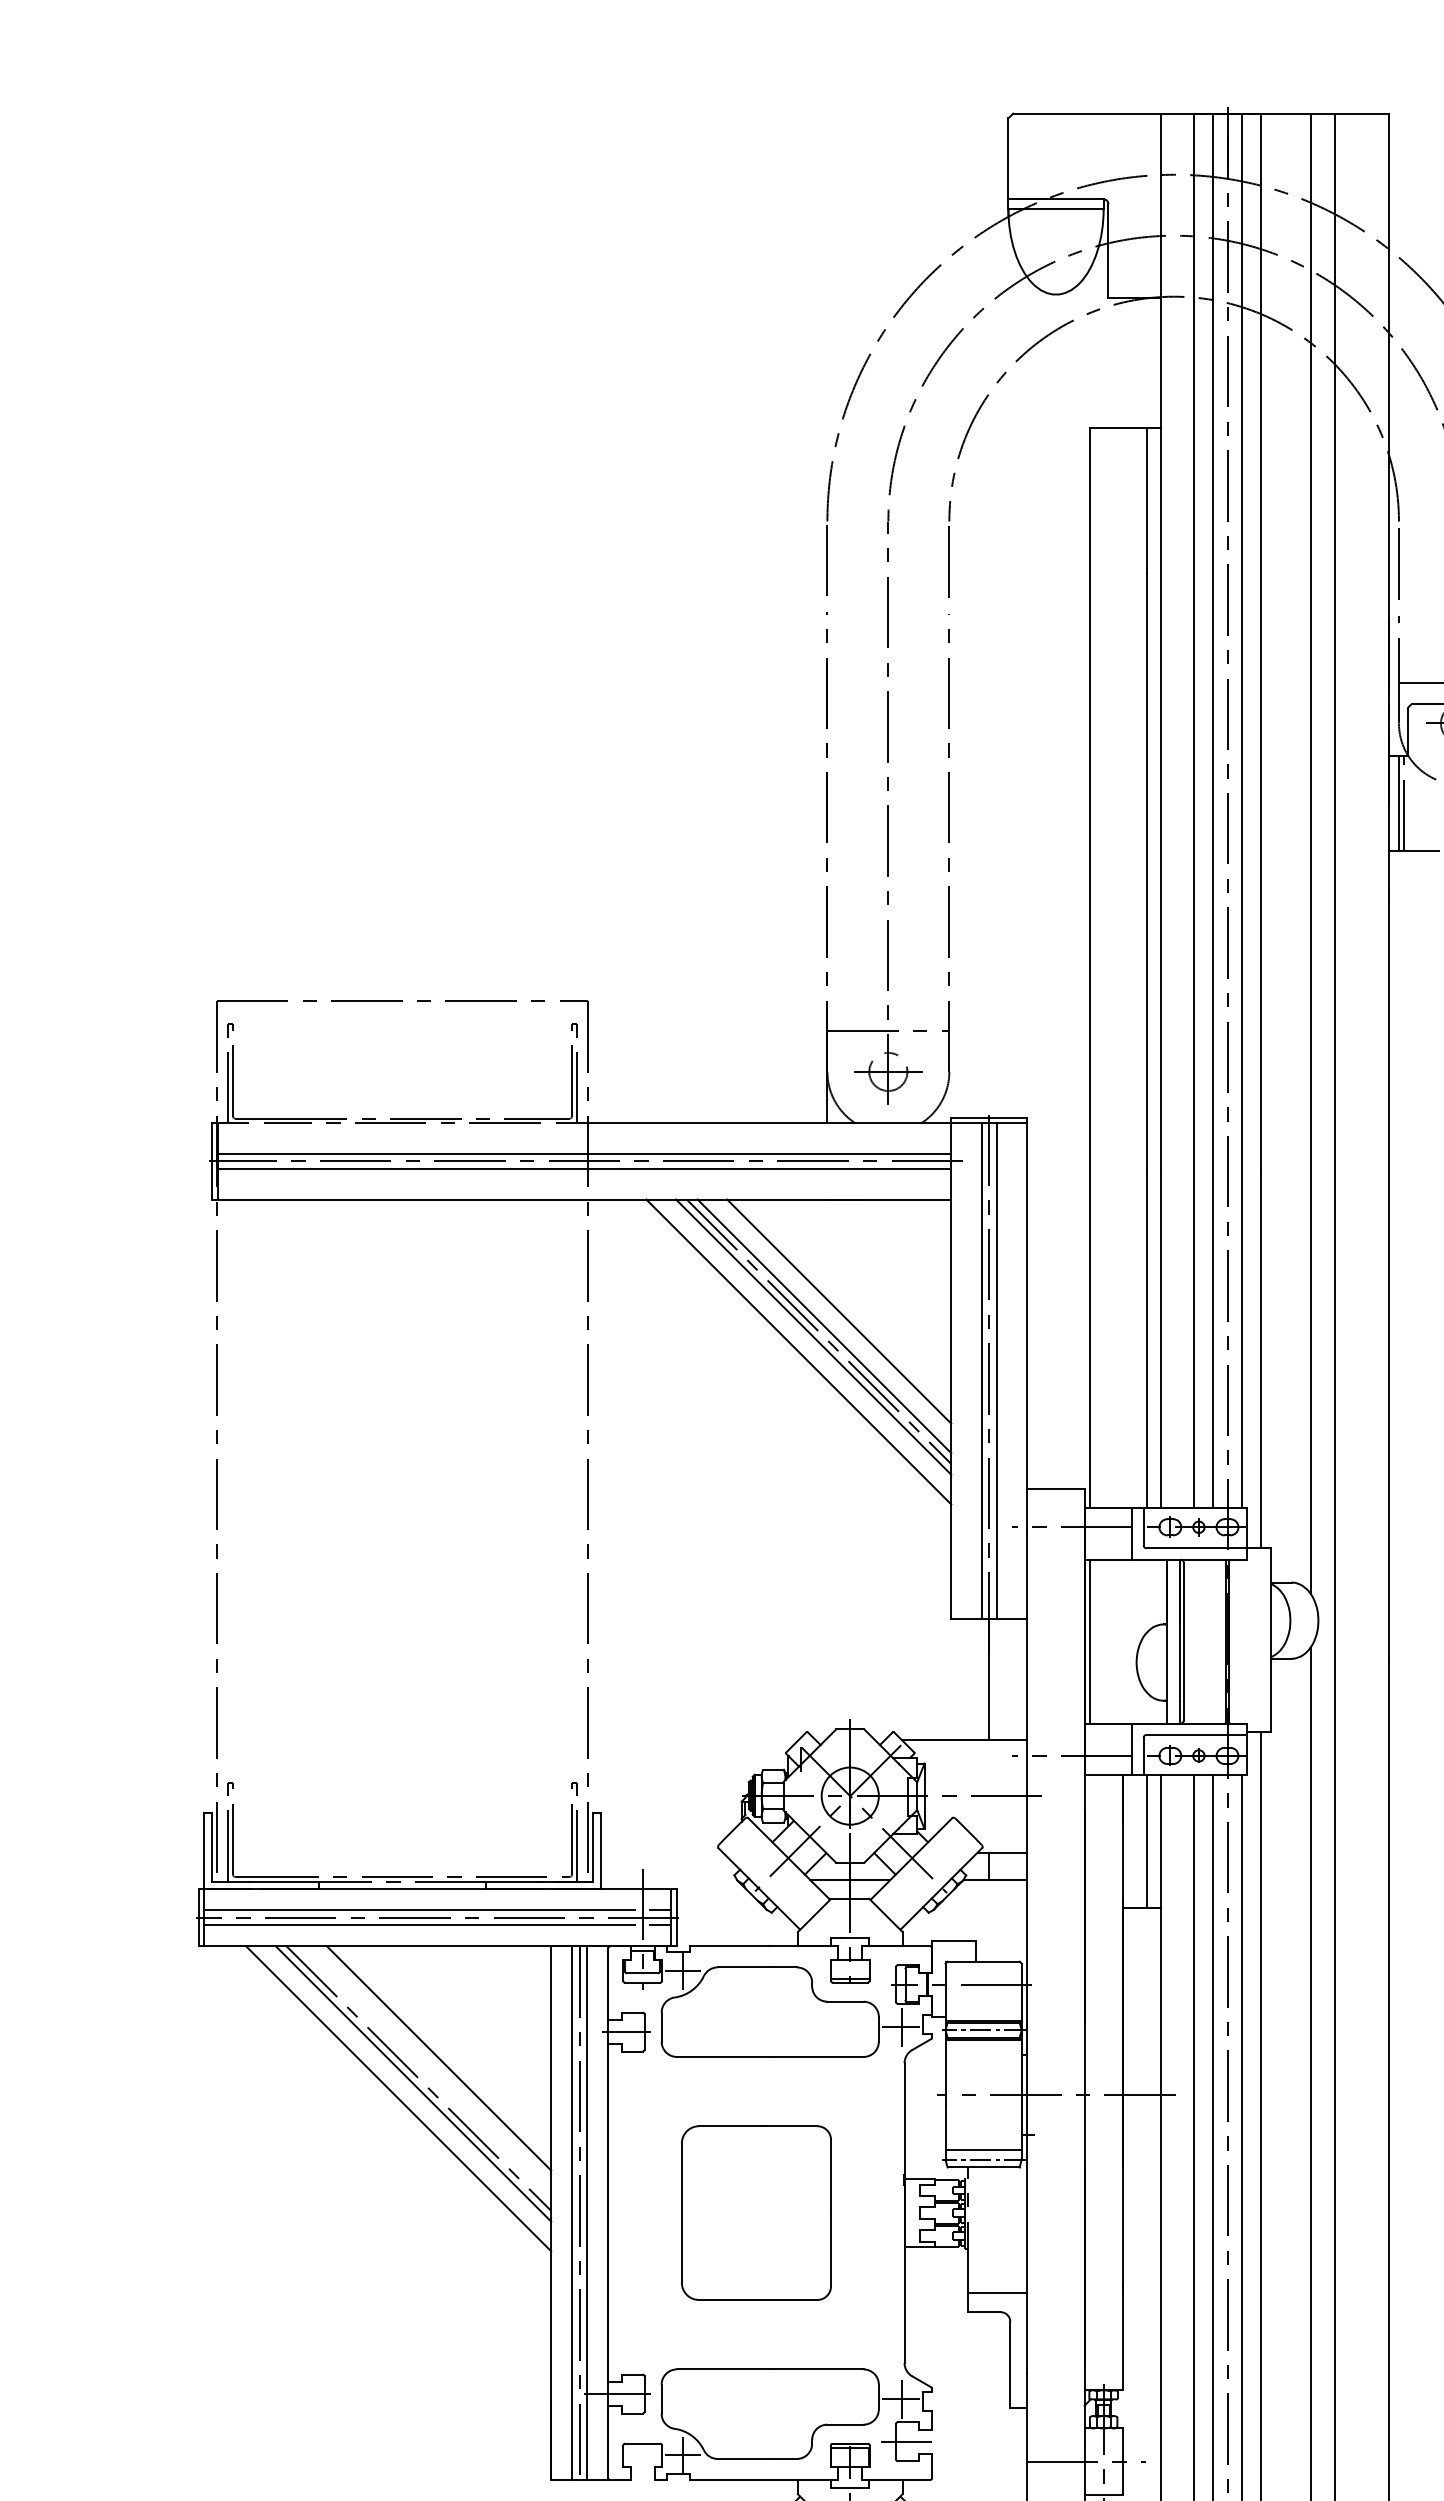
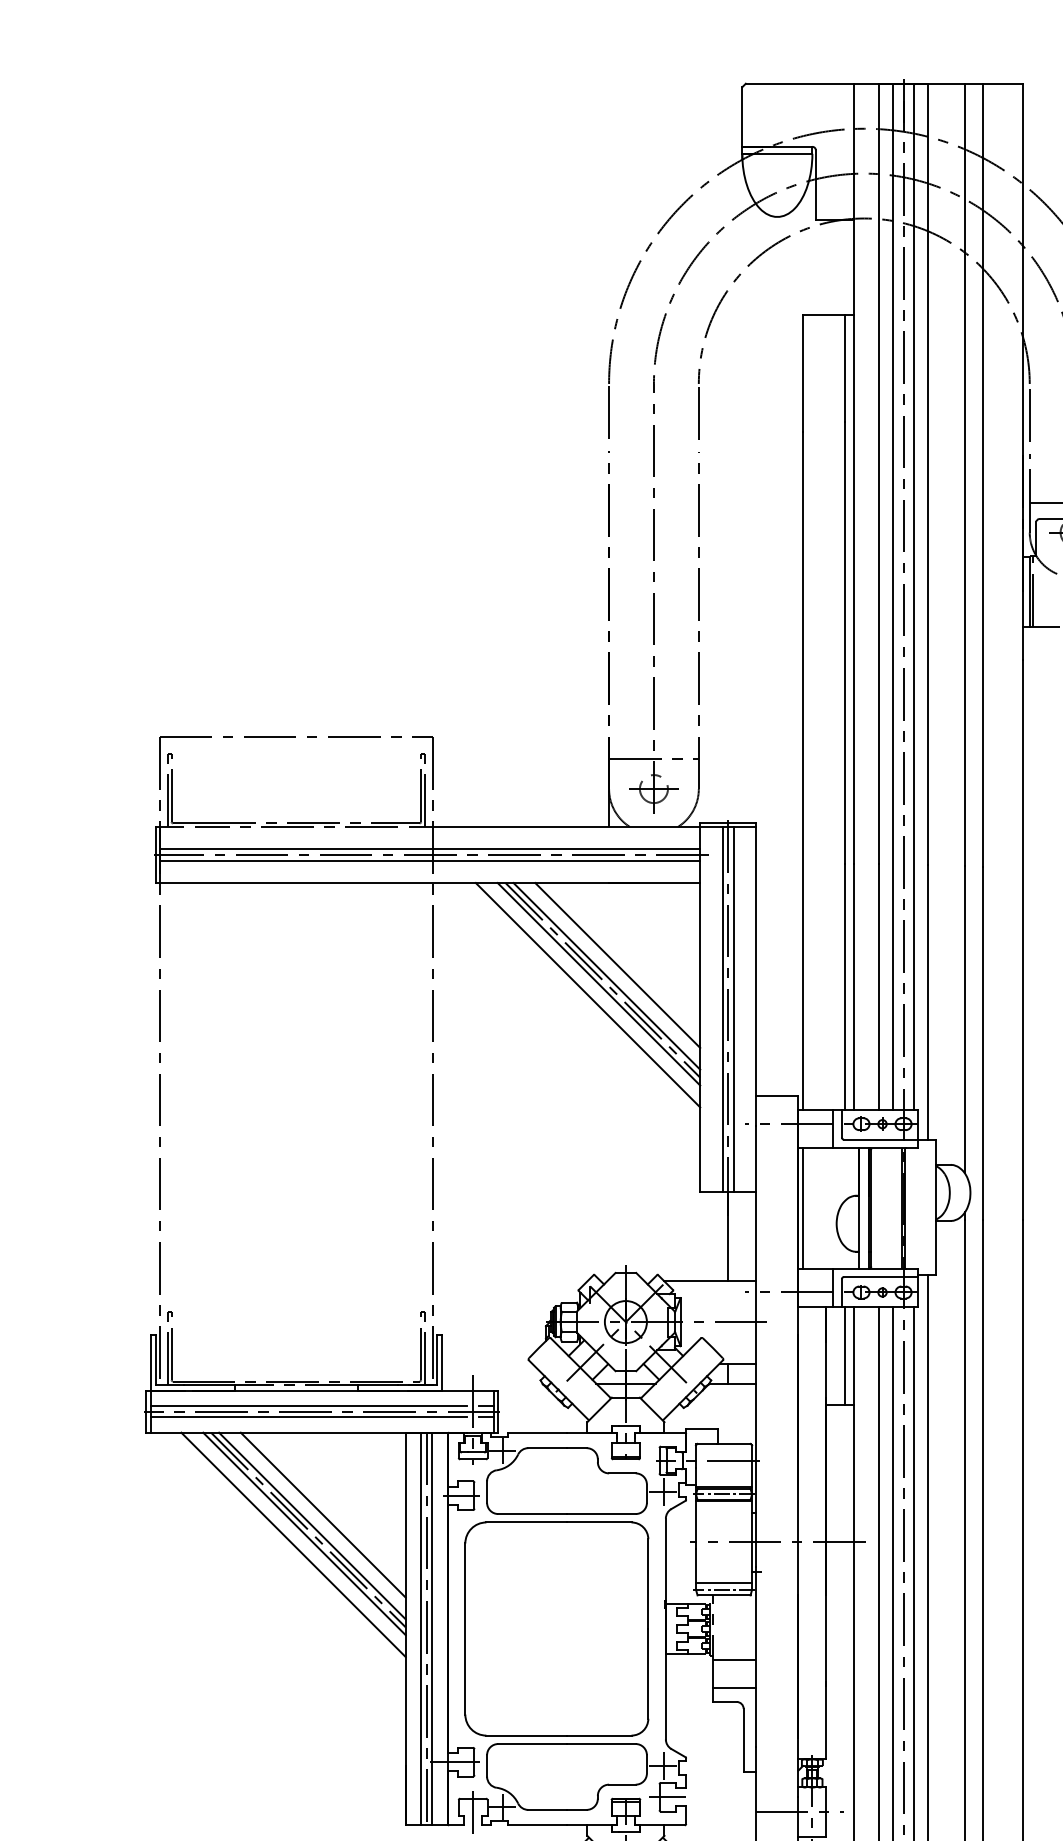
line: (424, 2073) -> (312, 1526), added
part: (756, 2212) -> (556, 1628), size x1.67
line: (997, 2255) -> (734, 1660), added
line: (642, 2461) -> (472, 1811), added

